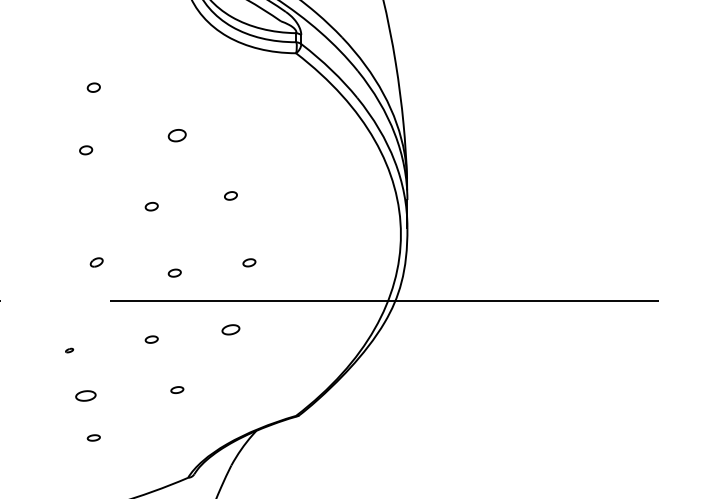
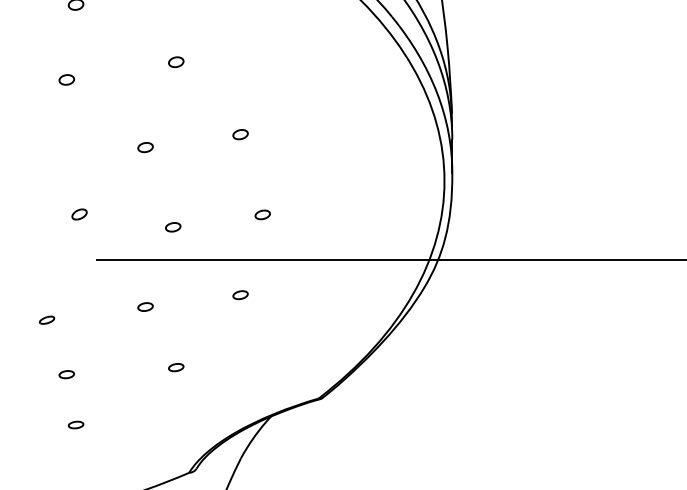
part: (177, 135) -> (176, 62), size x0.71
part: (230, 329) -> (240, 294), size x0.71
part: (69, 350) -> (46, 320), size x1.67
part: (86, 395) -> (67, 374), size x0.62

